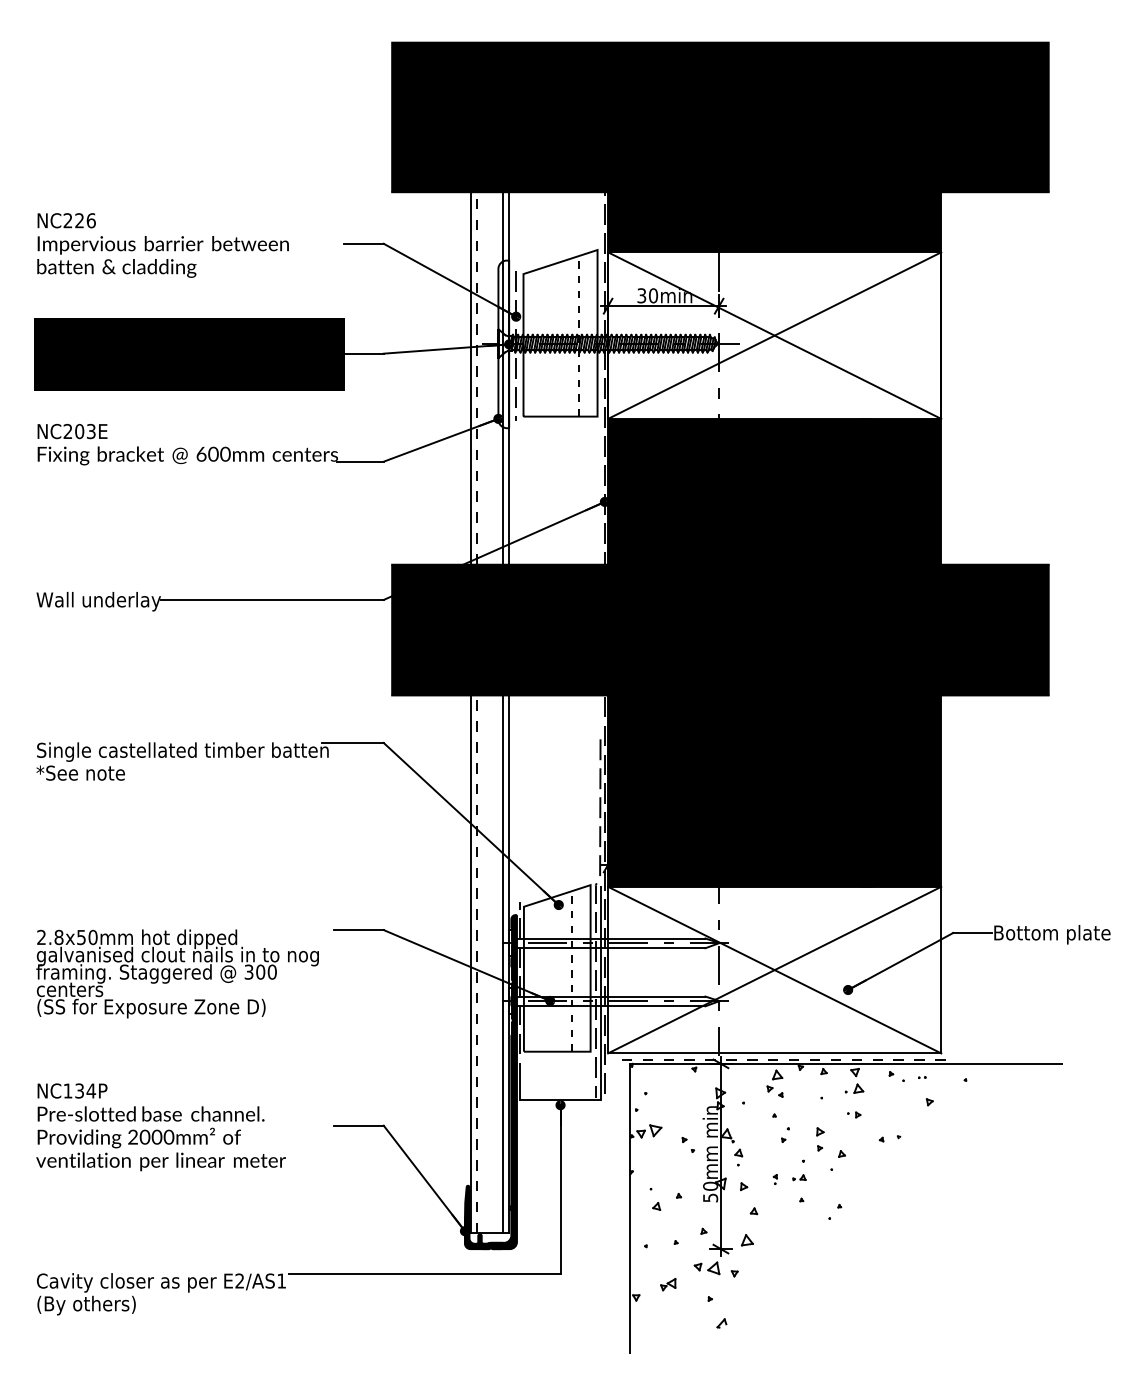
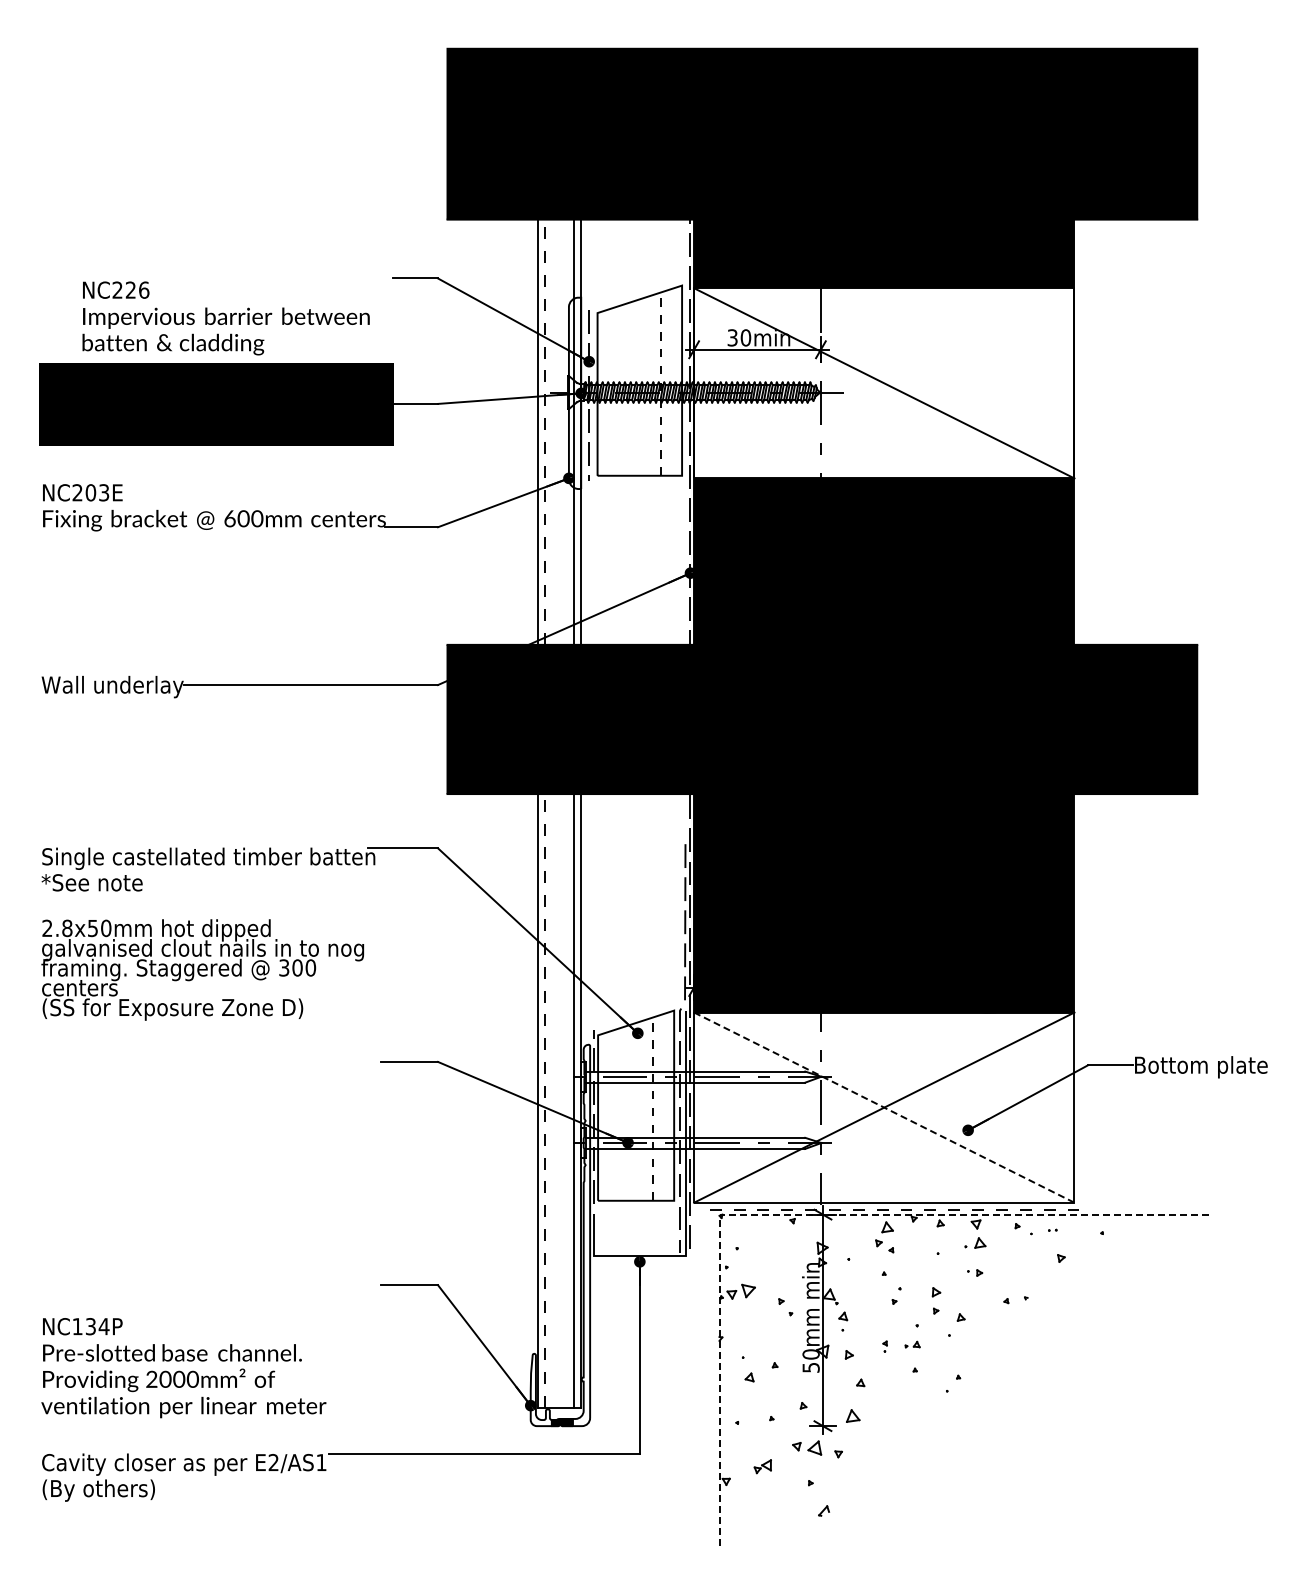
text: (162, 245) -> (225, 318), moved
line: (774, 335) -> (884, 383), removed
line: (774, 969) -> (884, 1107), solid -> dashed
text: (177, 973) -> (202, 969), moved
line: (701, 1063) -> (800, 1214), solid -> dashed
fill: (491, 1082) -> (560, 1235), removed
text: (160, 1127) -> (183, 1368), moved

